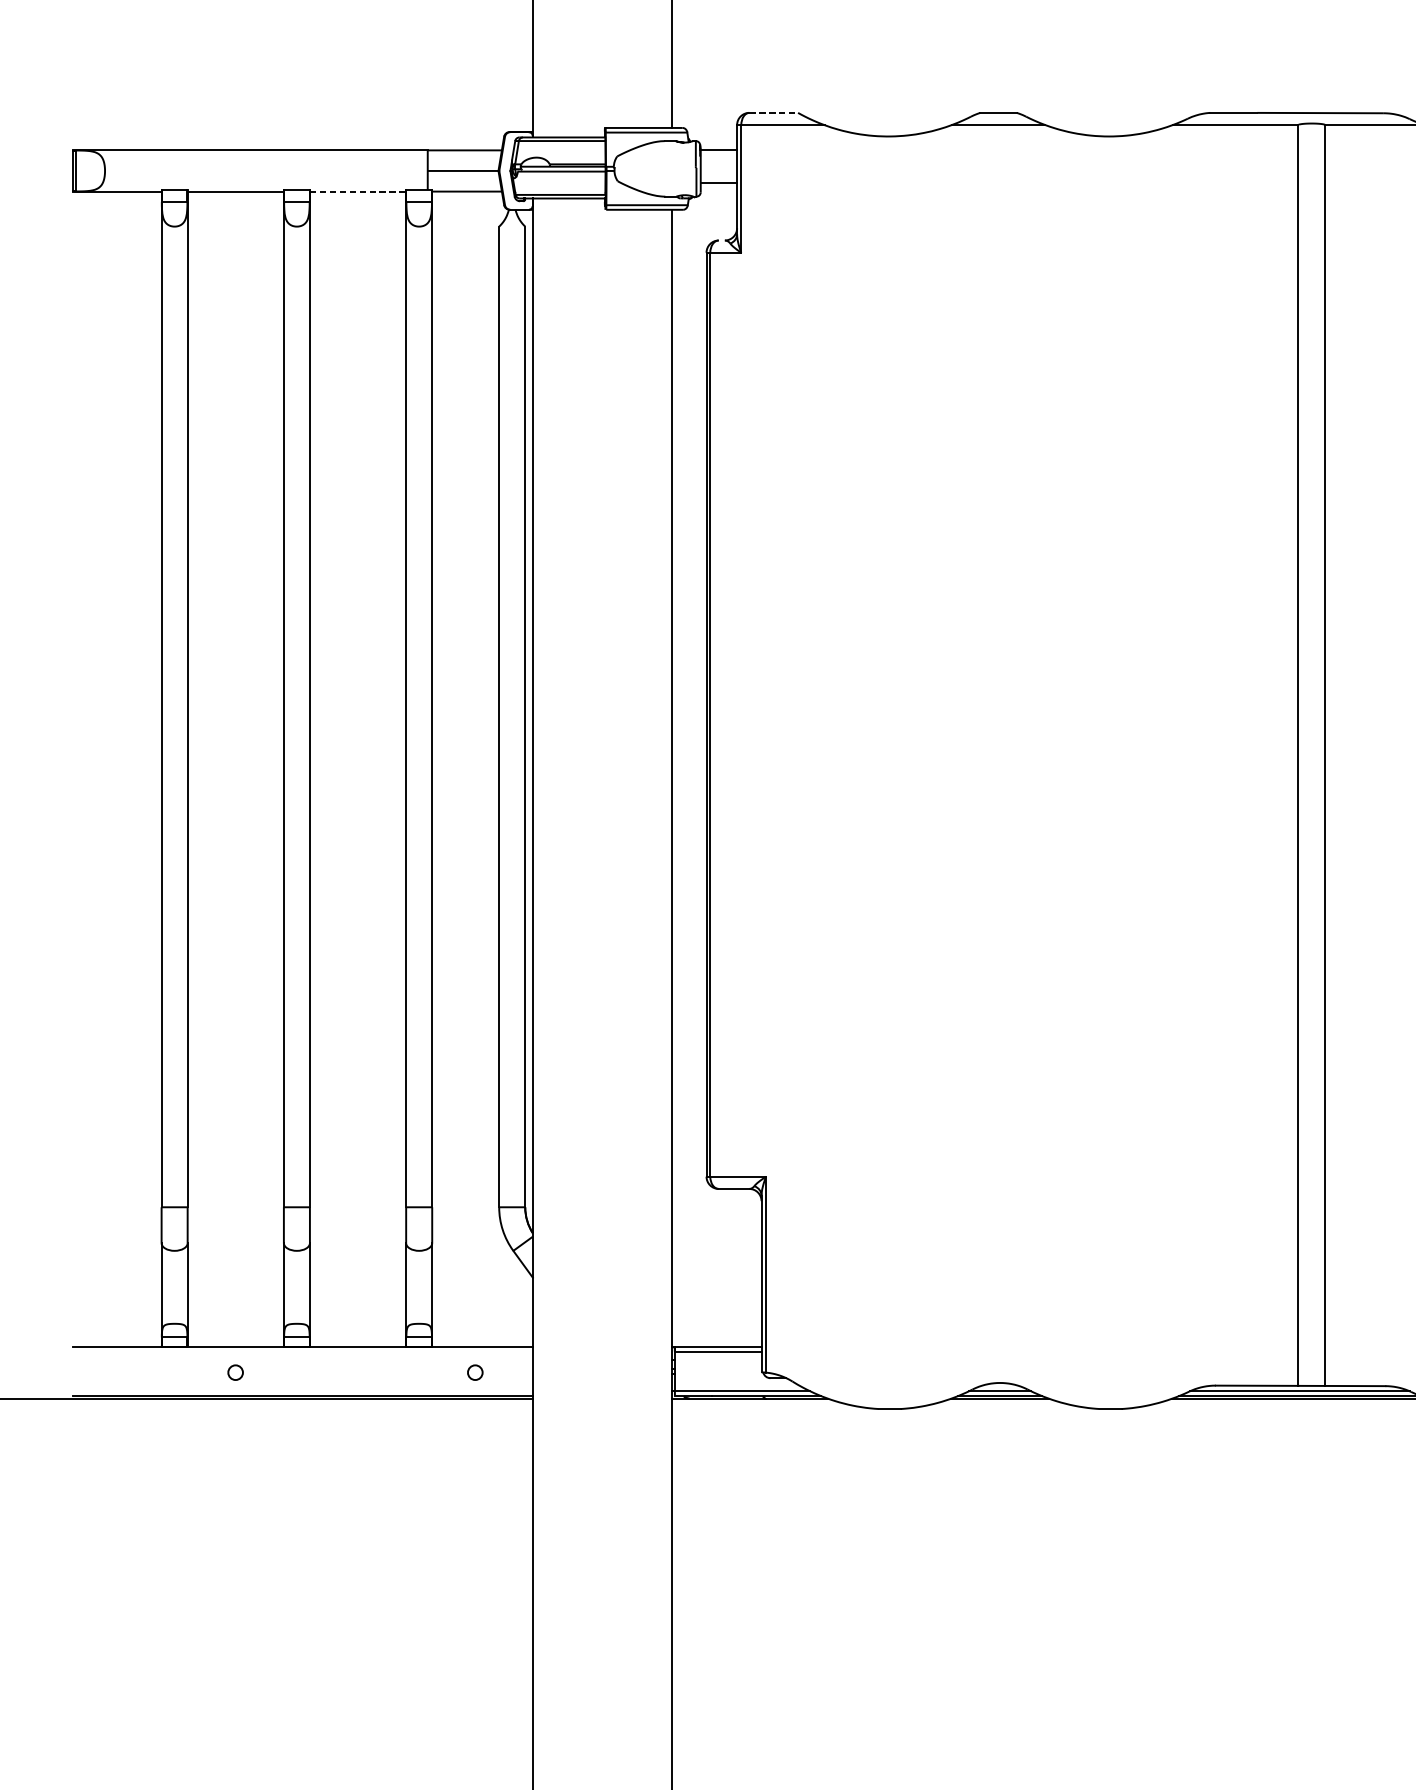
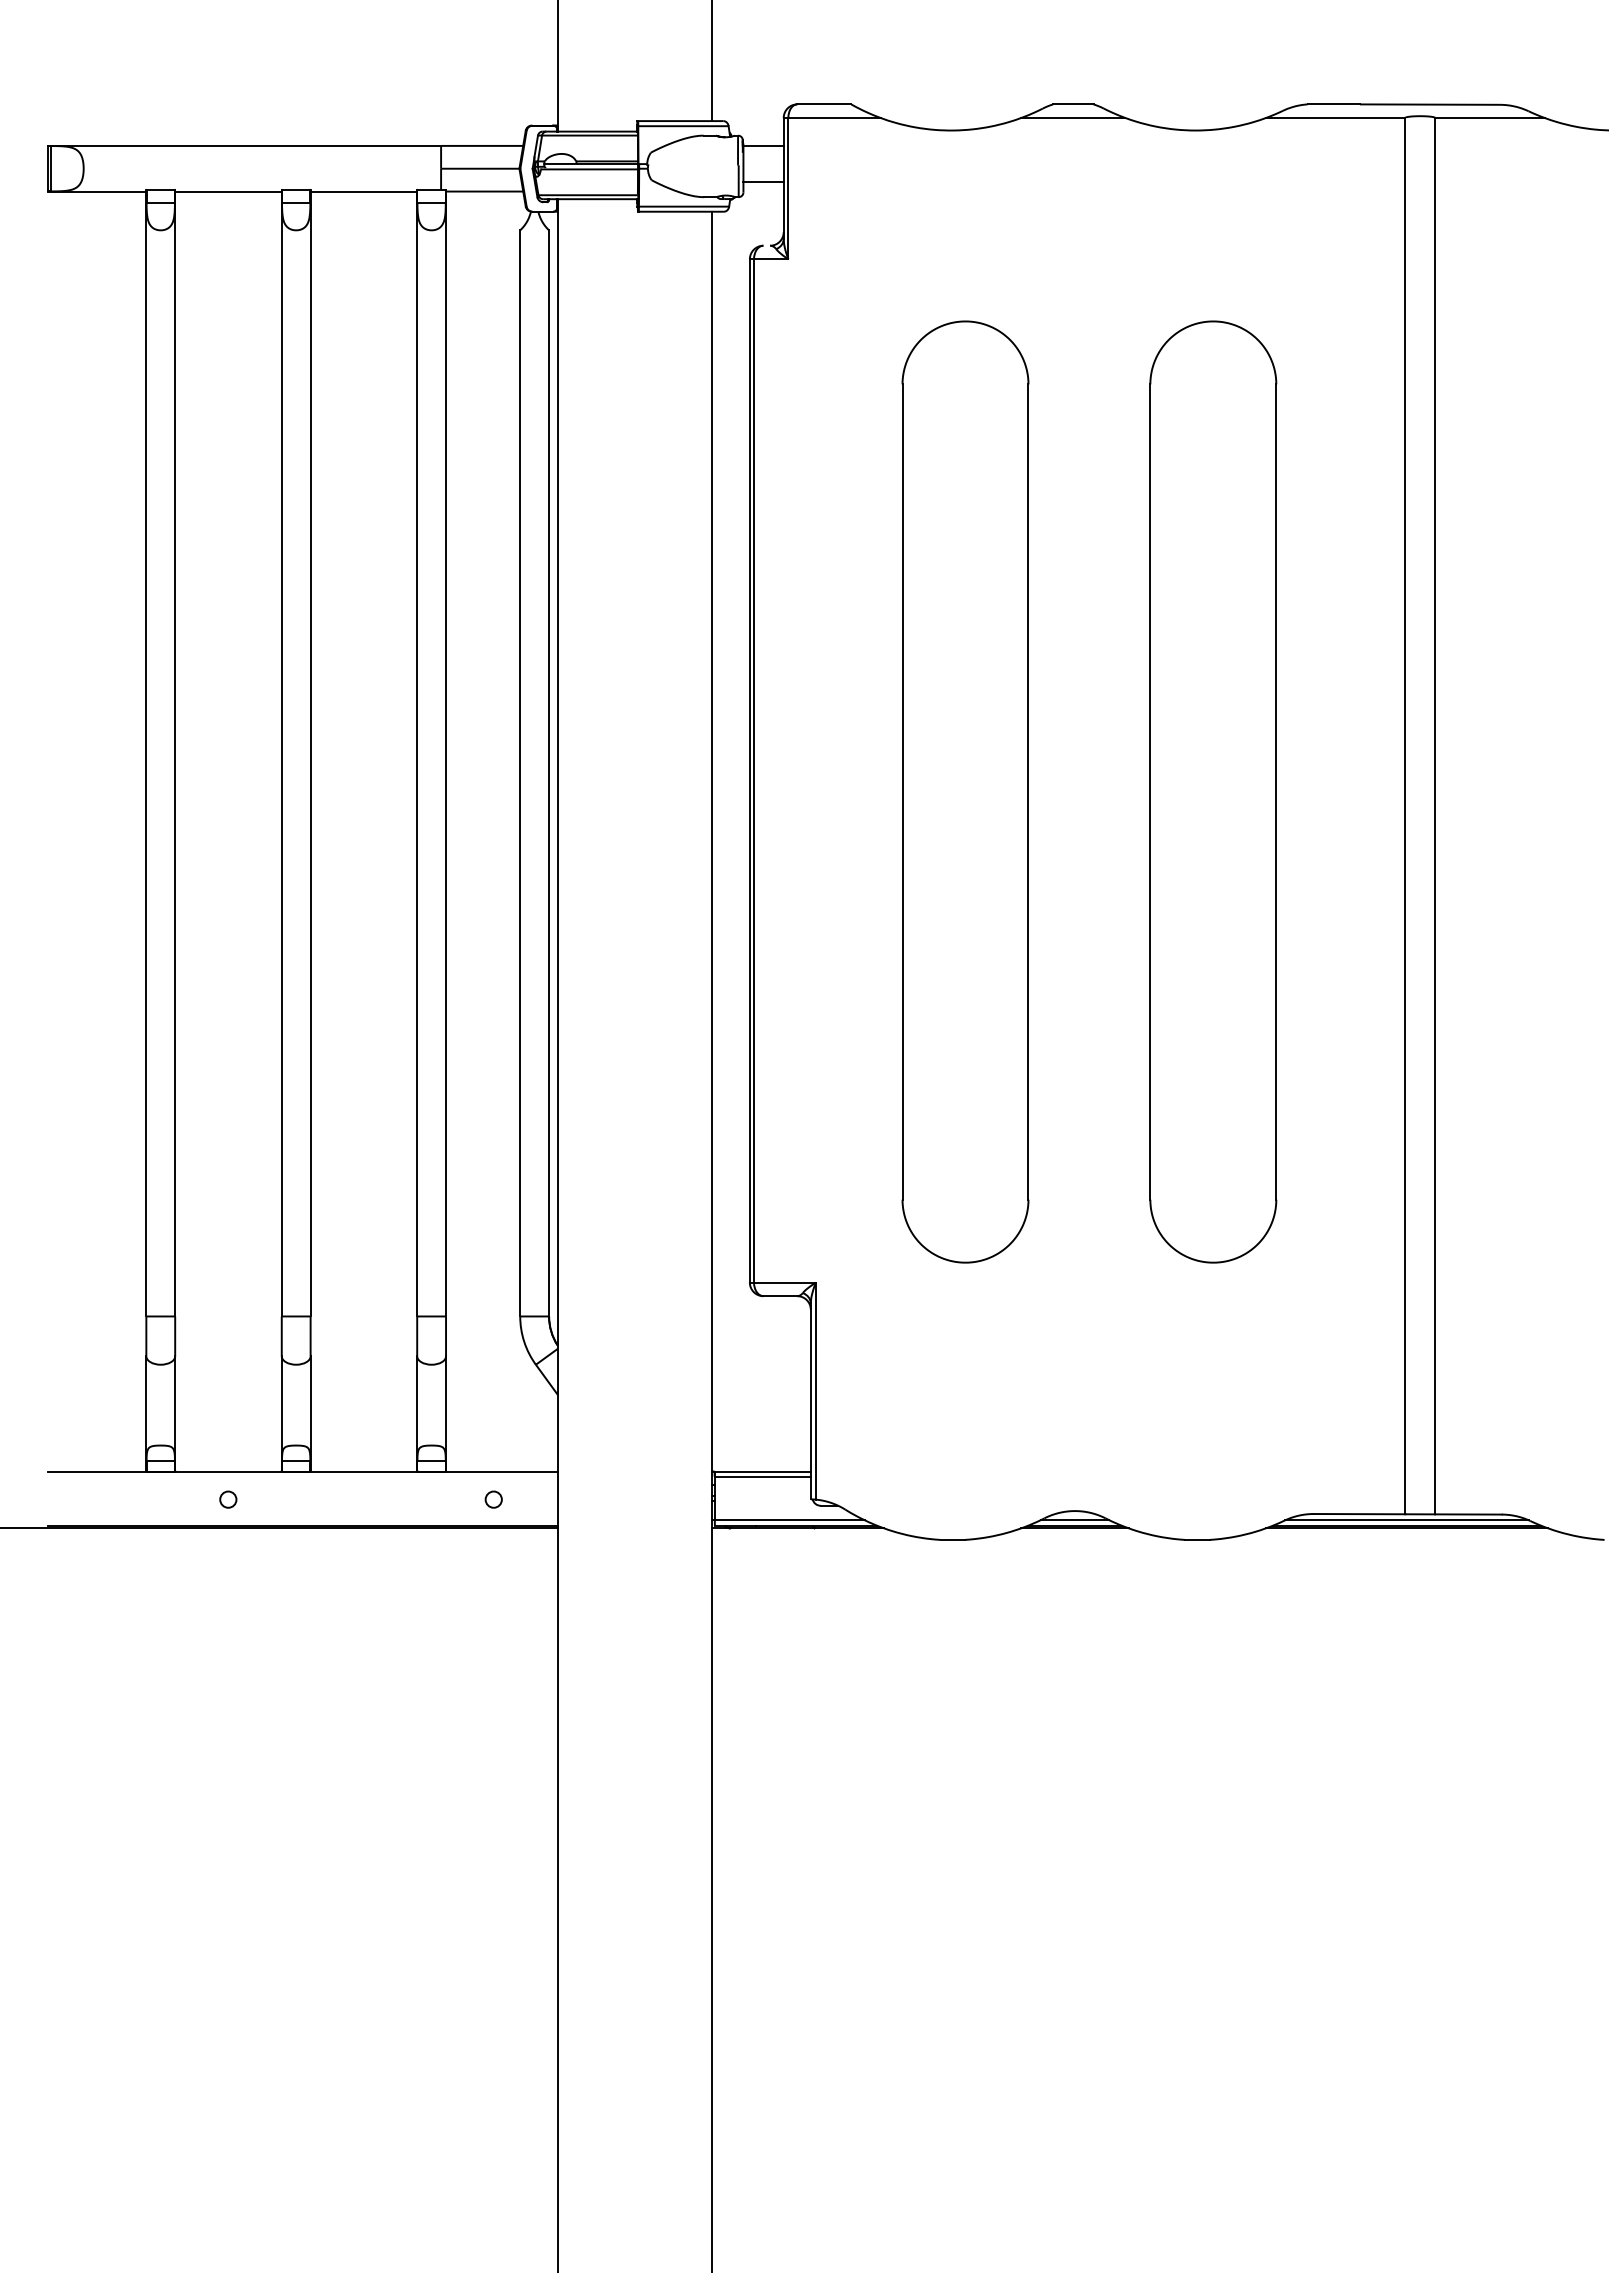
line: (773, 112) -> (824, 104), dashed -> solid
line: (358, 191) -> (364, 191), dashed -> solid
part: (901, 733) -> (965, 791), added
part: (1125, 733) -> (1213, 791), added

